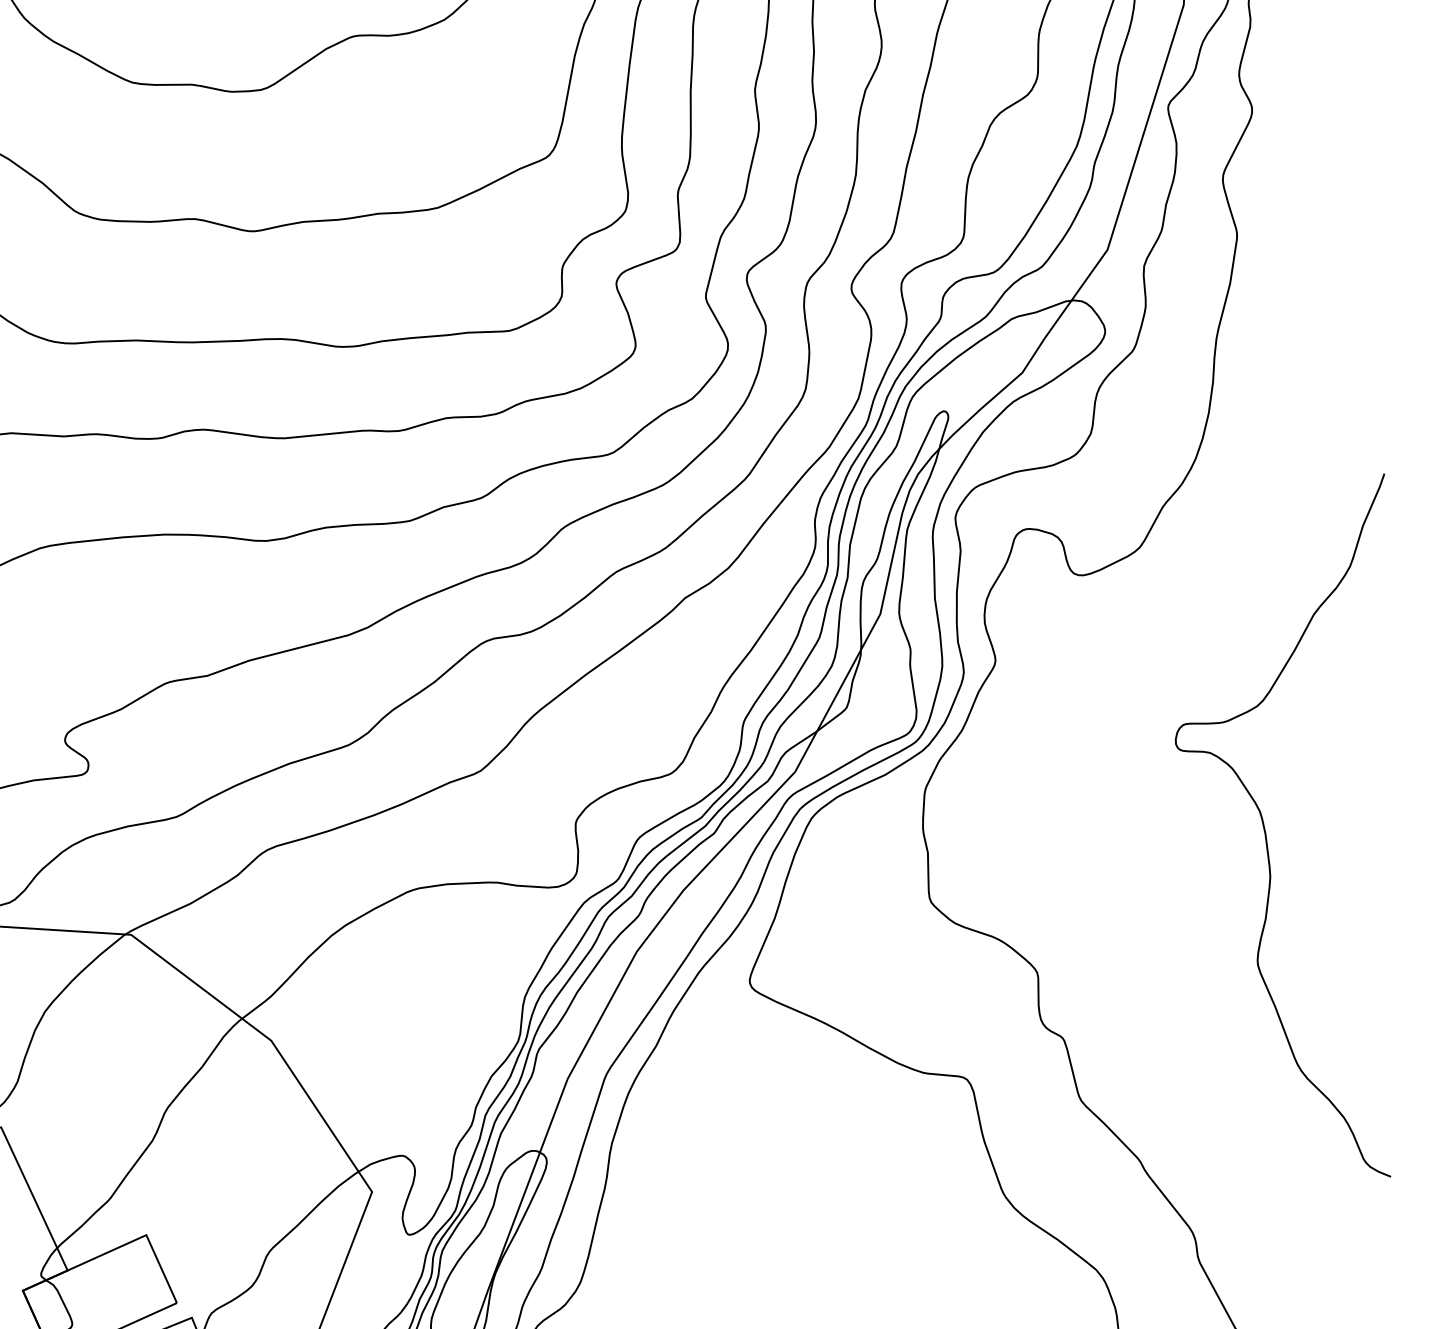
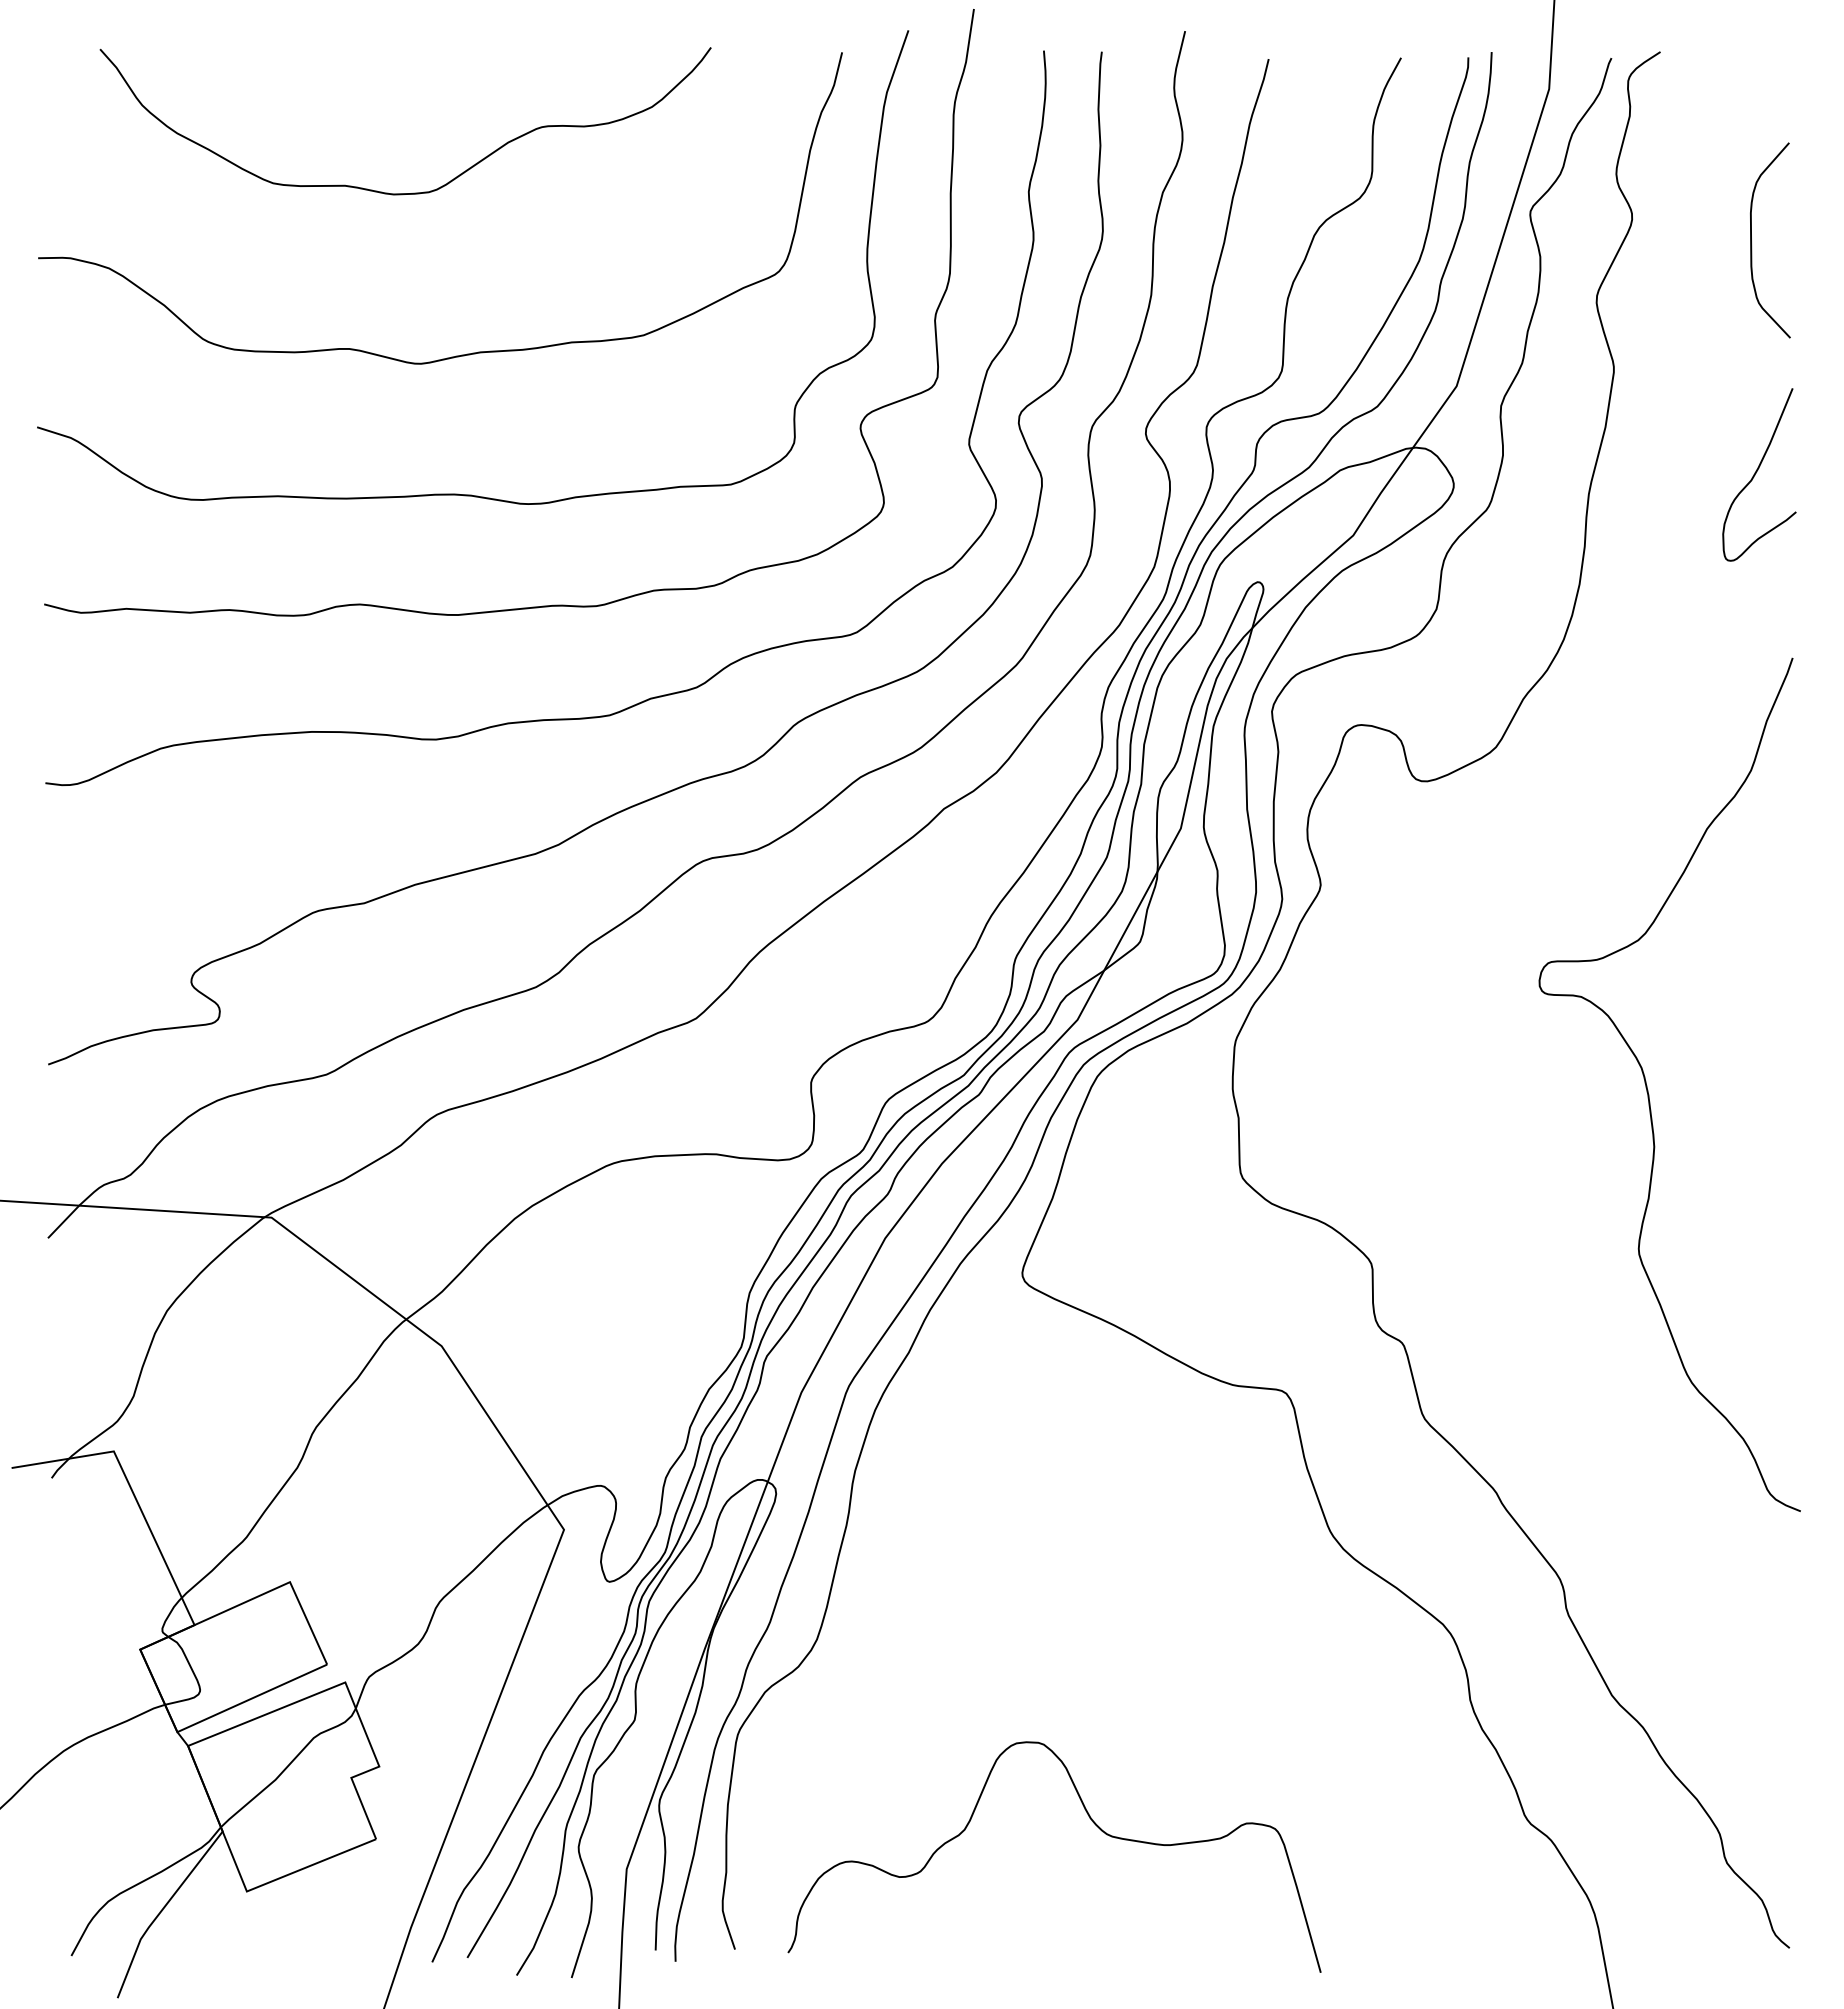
curve: (1351, 133) -> (1752, 245), added
curve: (1354, 321) -> (1756, 473), added

